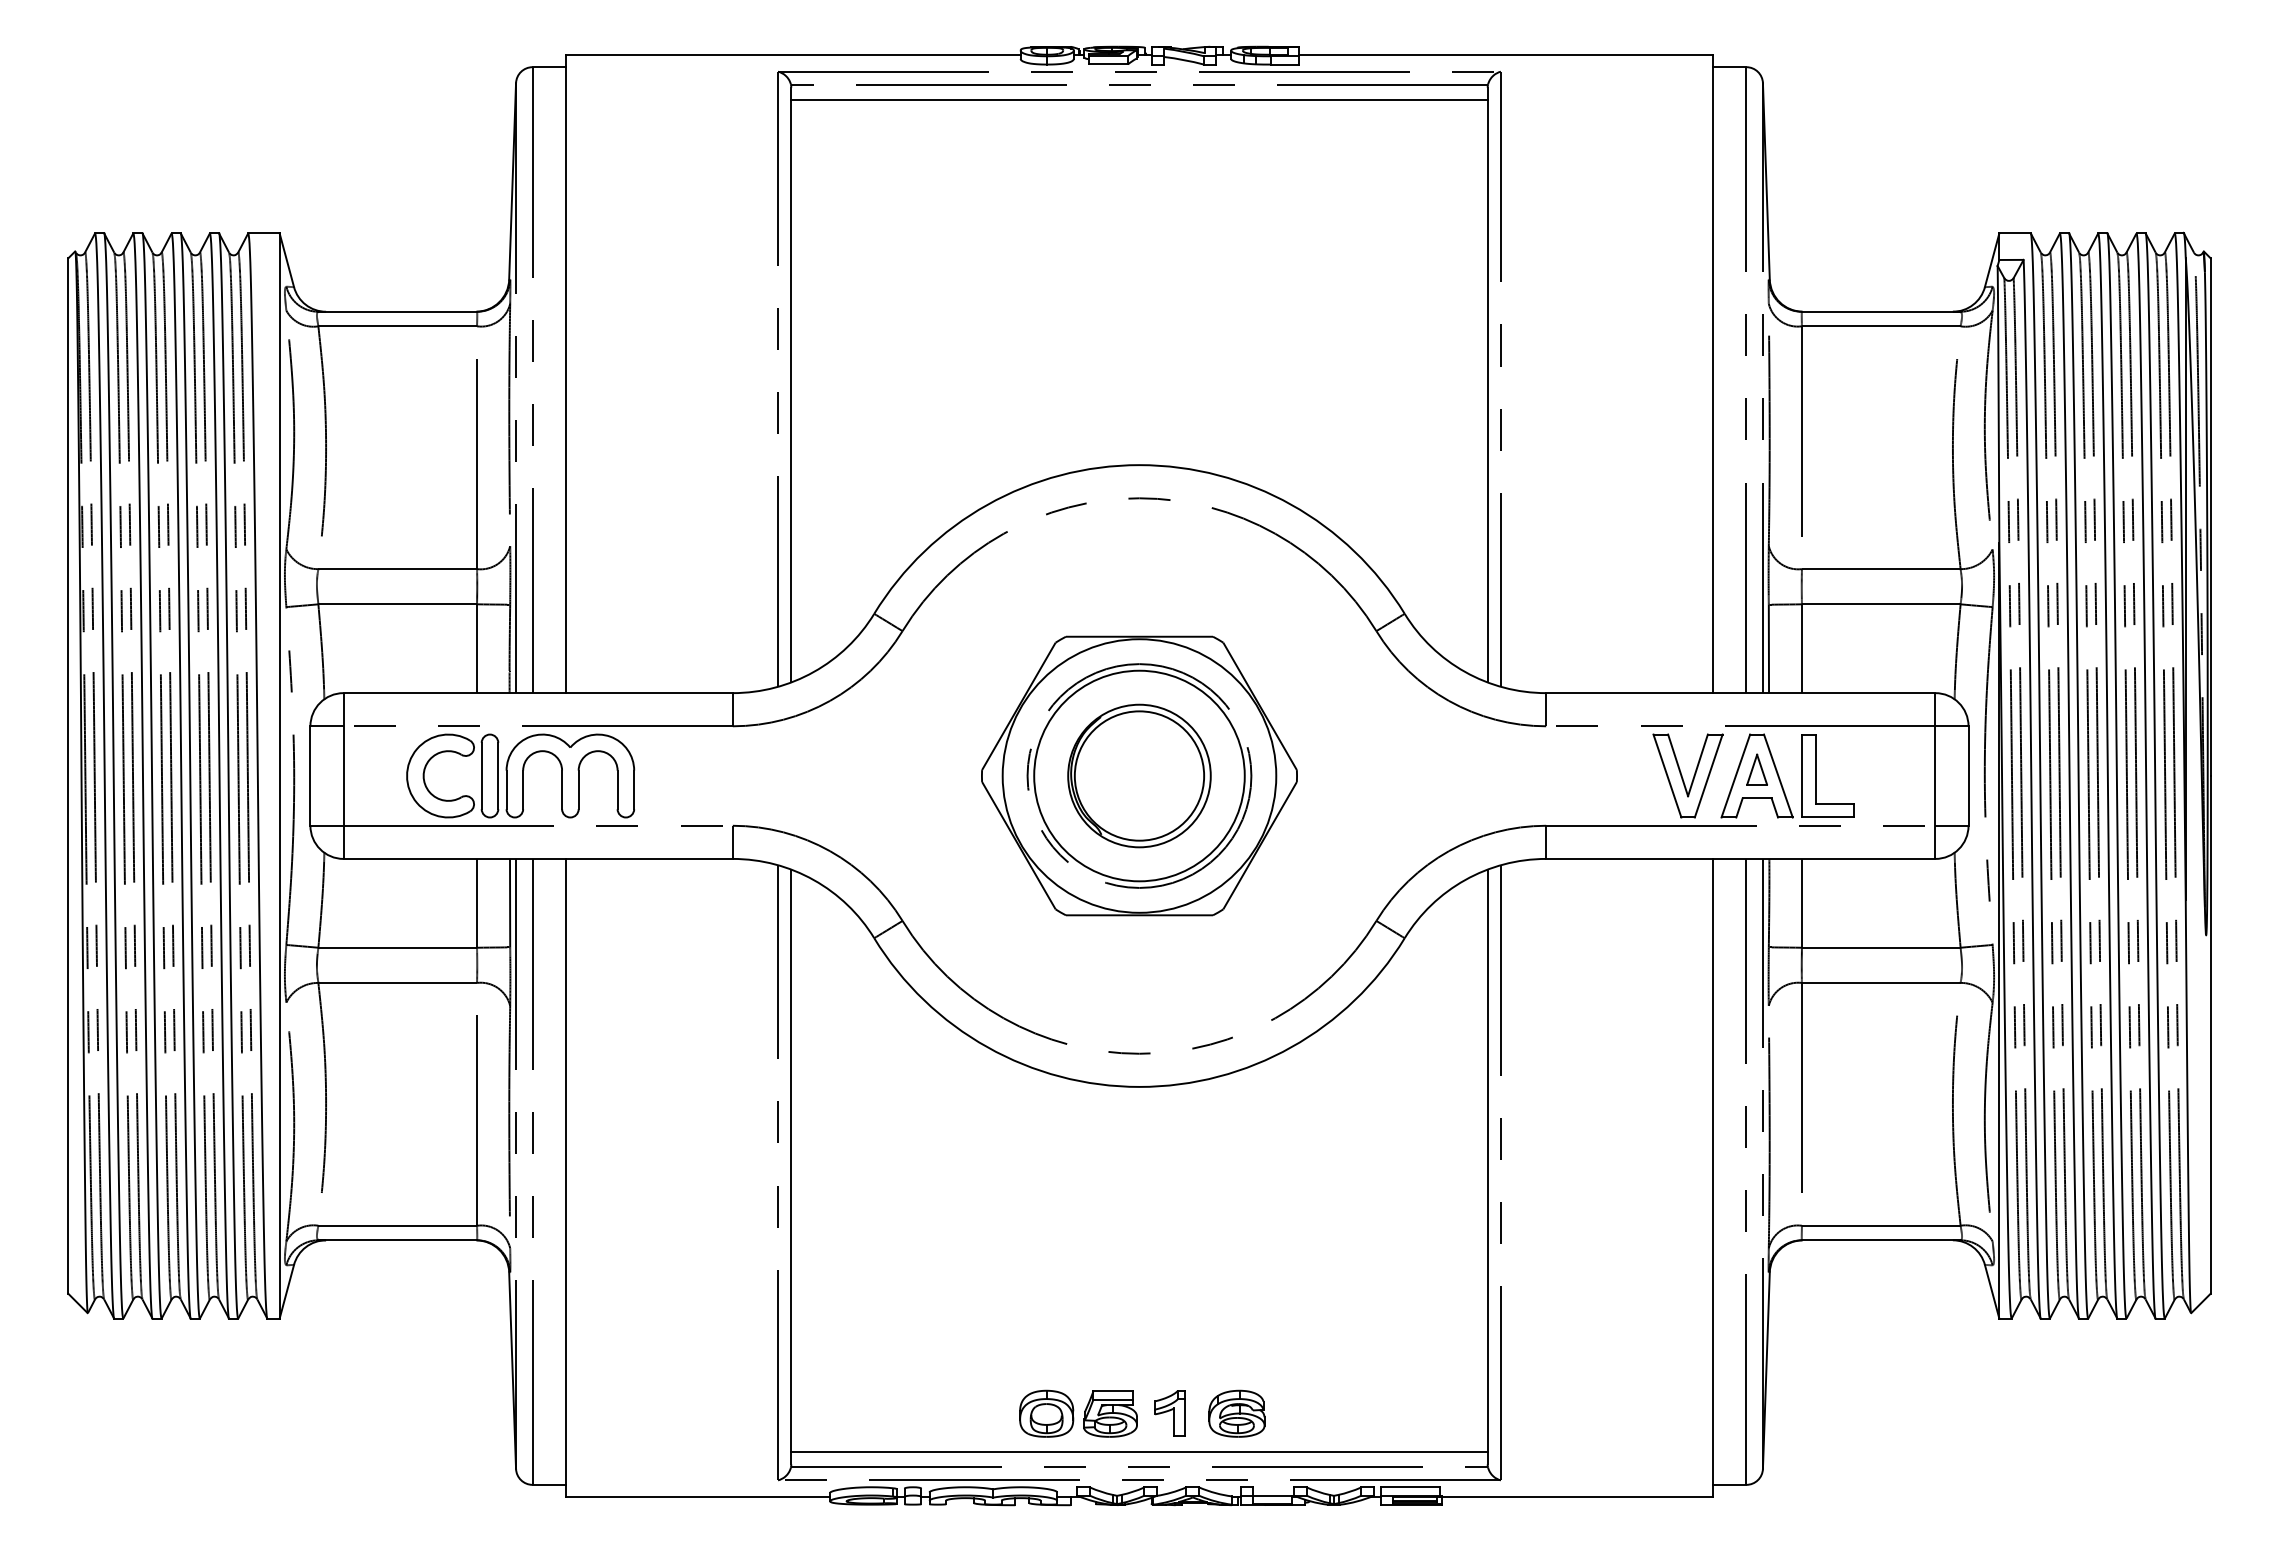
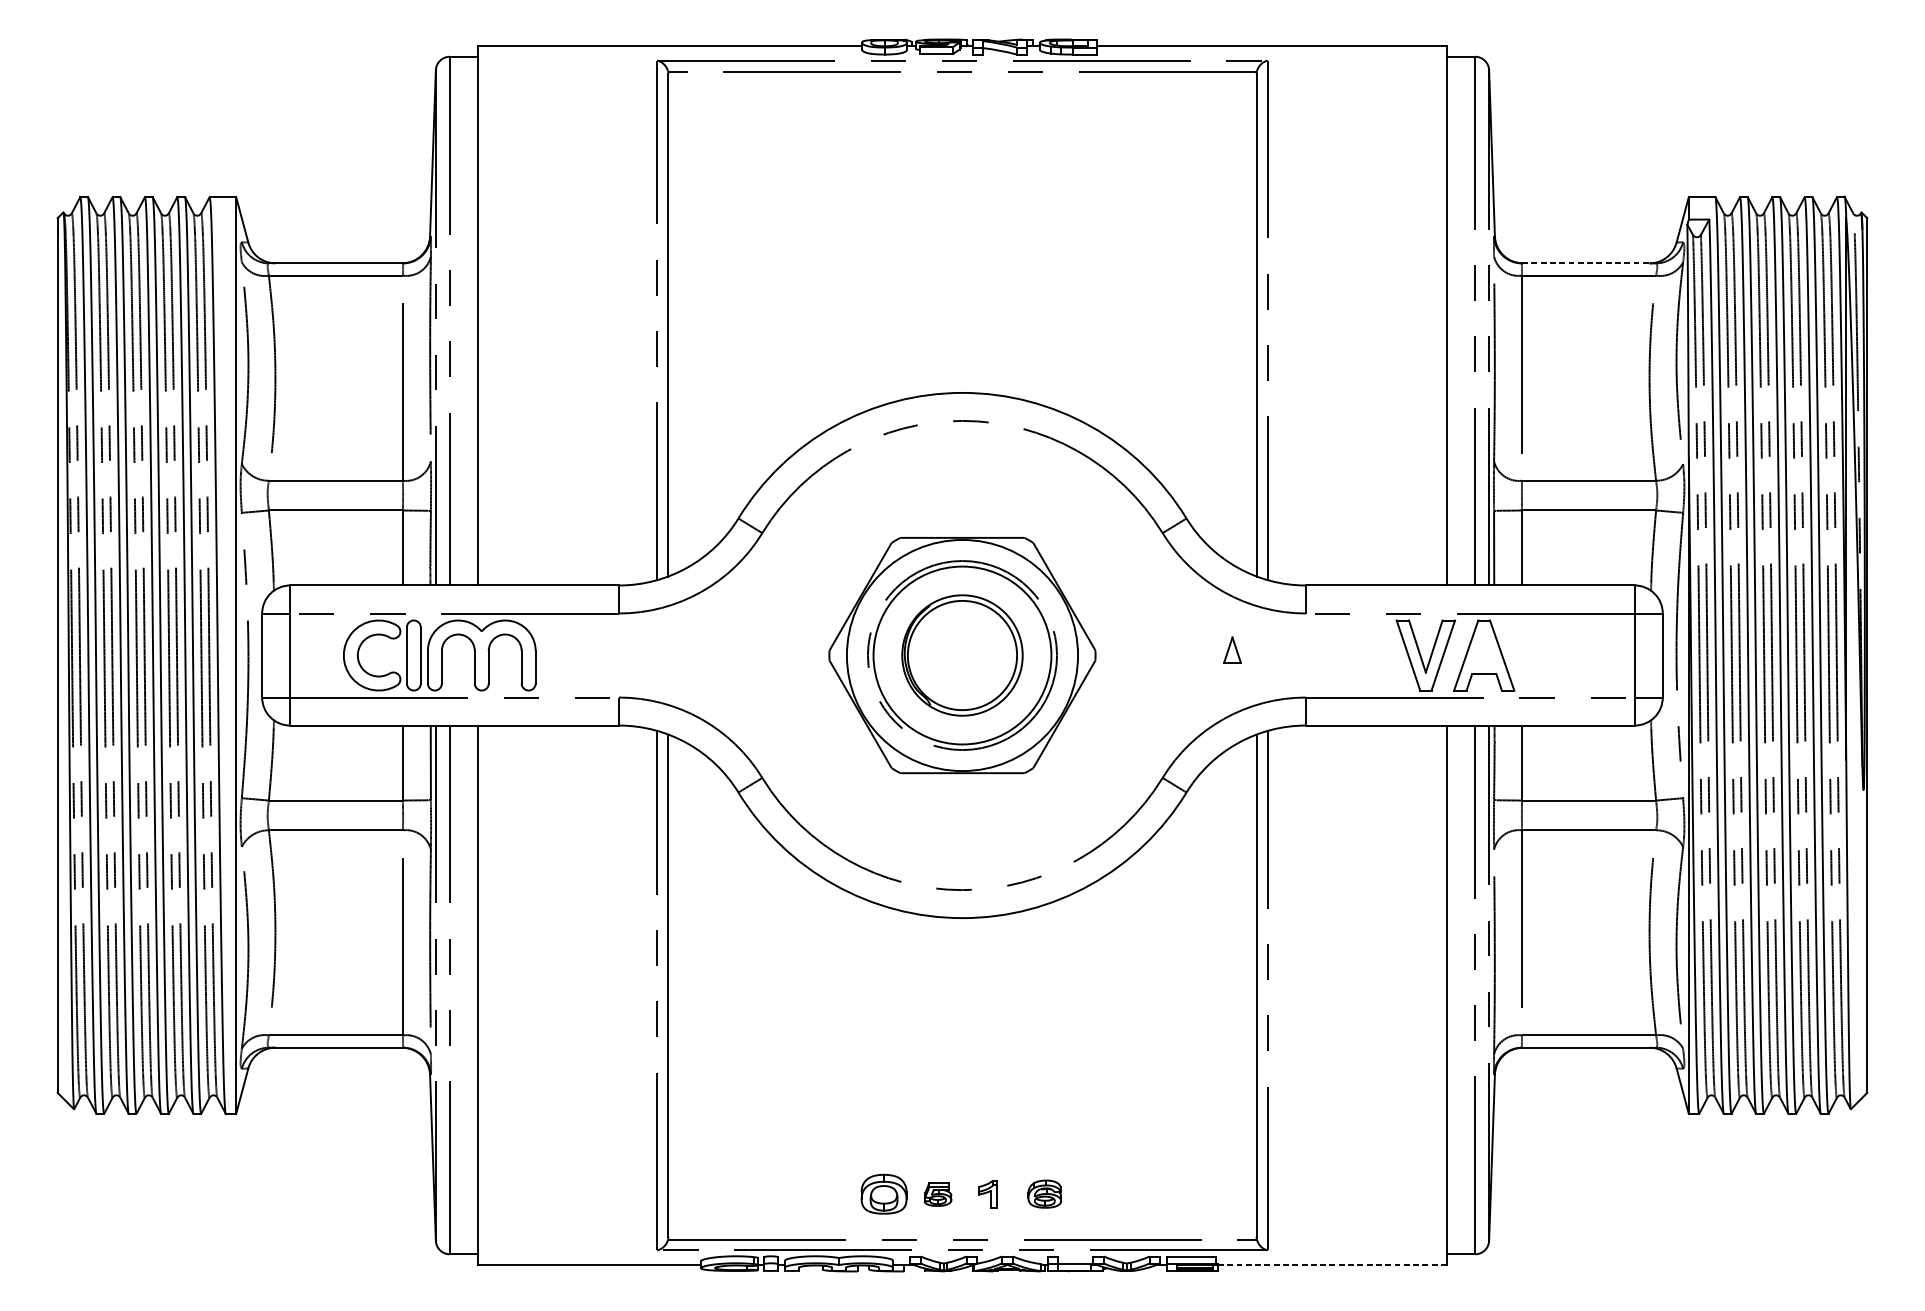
line: (1139, 99) -> (962, 84), removed
line: (1881, 311) -> (1589, 263), solid -> dashed
part: (1756, 769) -> (1231, 650), moved
part: (1816, 775) -> (1534, 655), removed
part: (1110, 1413) -> (938, 1193), size x0.6
part: (1169, 1413) -> (987, 1193), size x0.7
part: (1236, 1413) -> (1044, 1193), size x0.7
line: (1139, 1452) -> (962, 1226), removed
line: (1577, 1497) -> (1332, 1264), solid -> dashed

